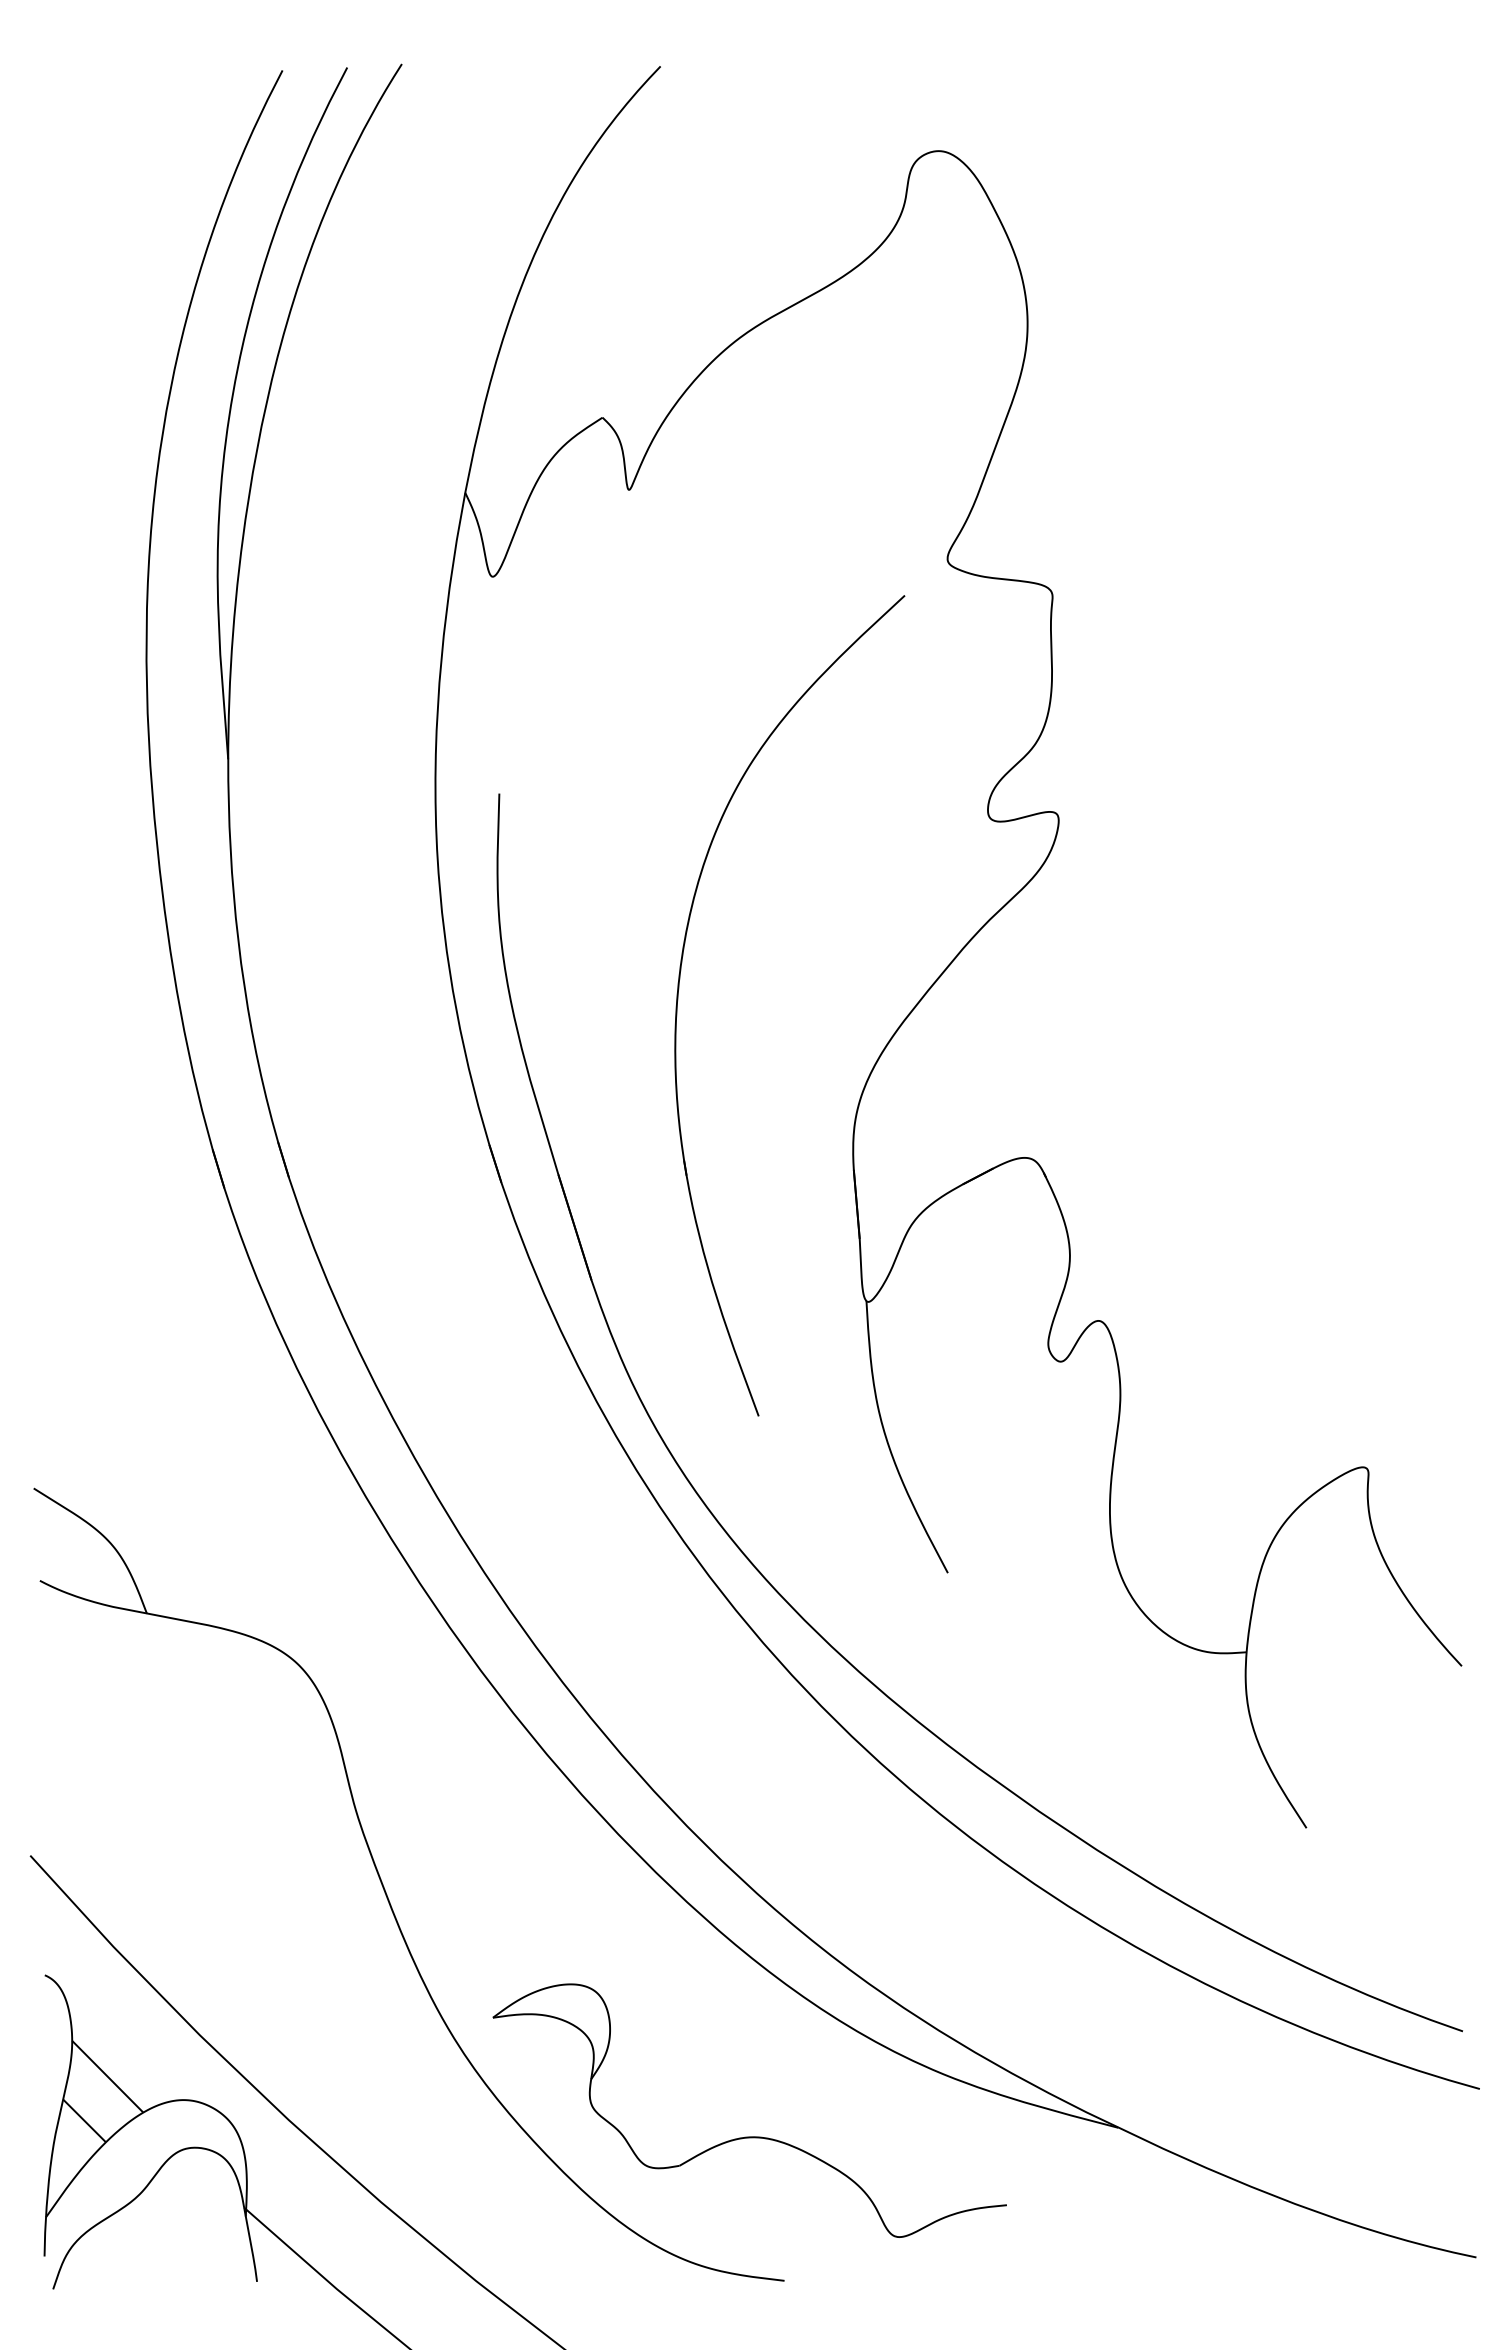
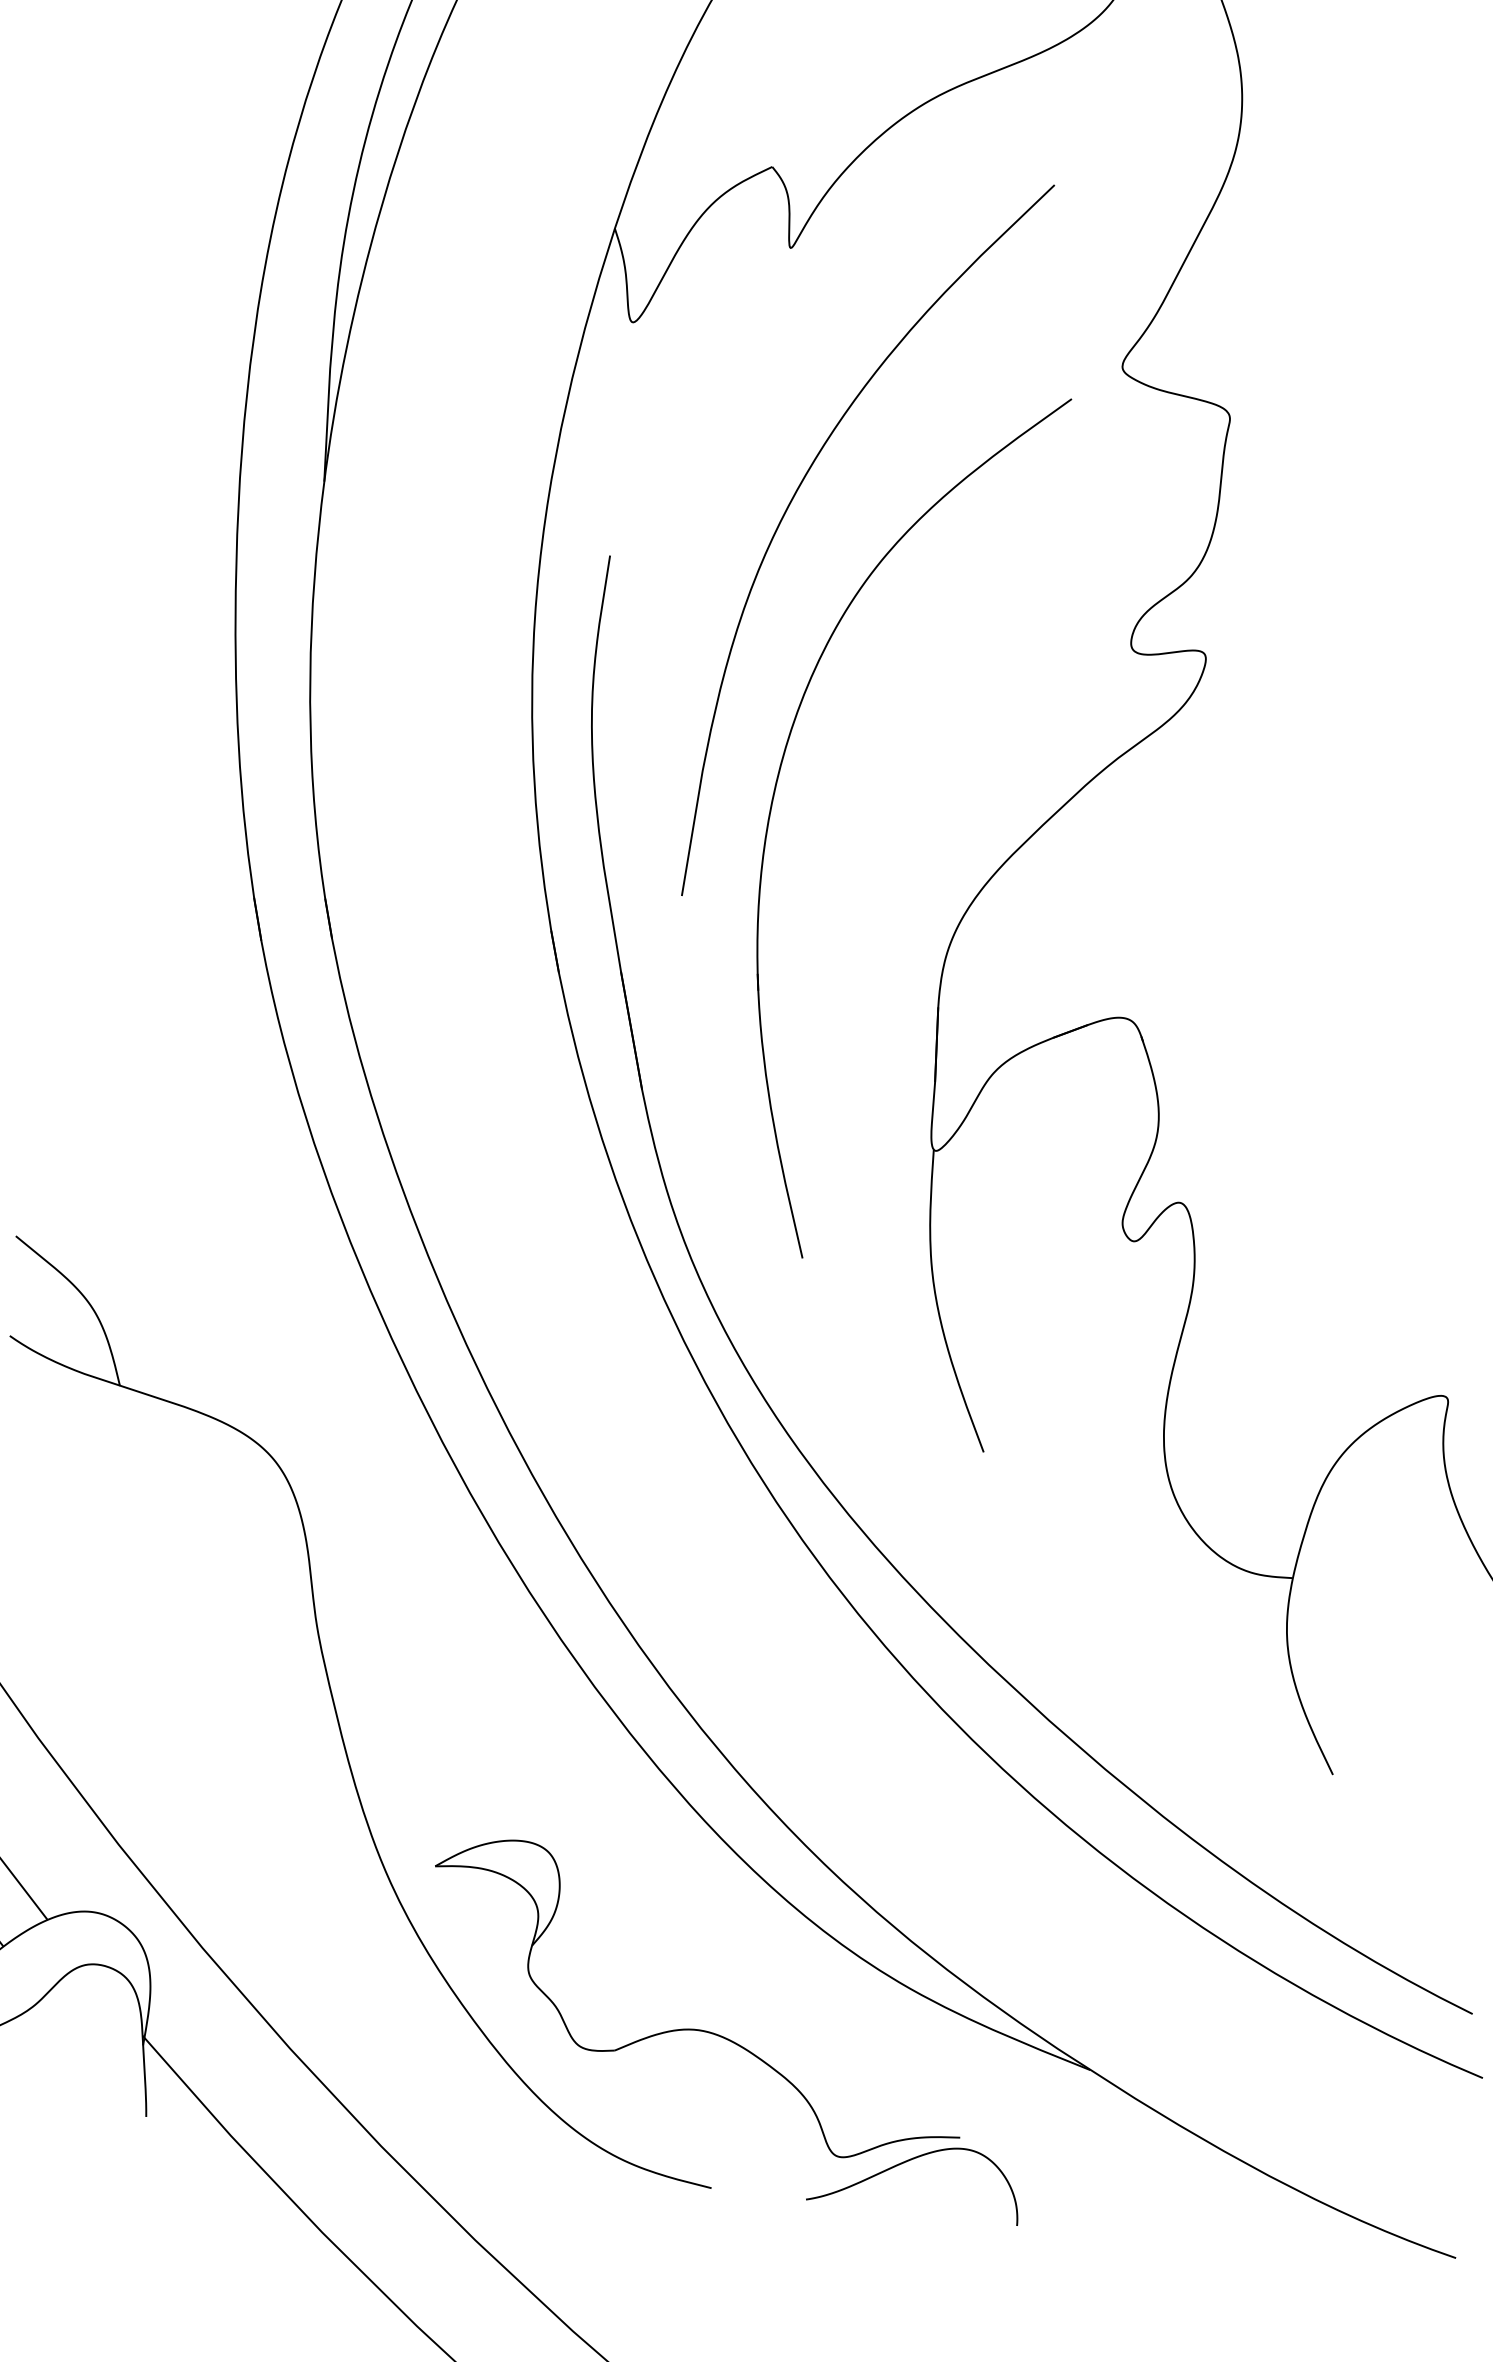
curve: (662, 717) -> (795, 496), added
curve: (962, 2233) -> (908, 2161), added

